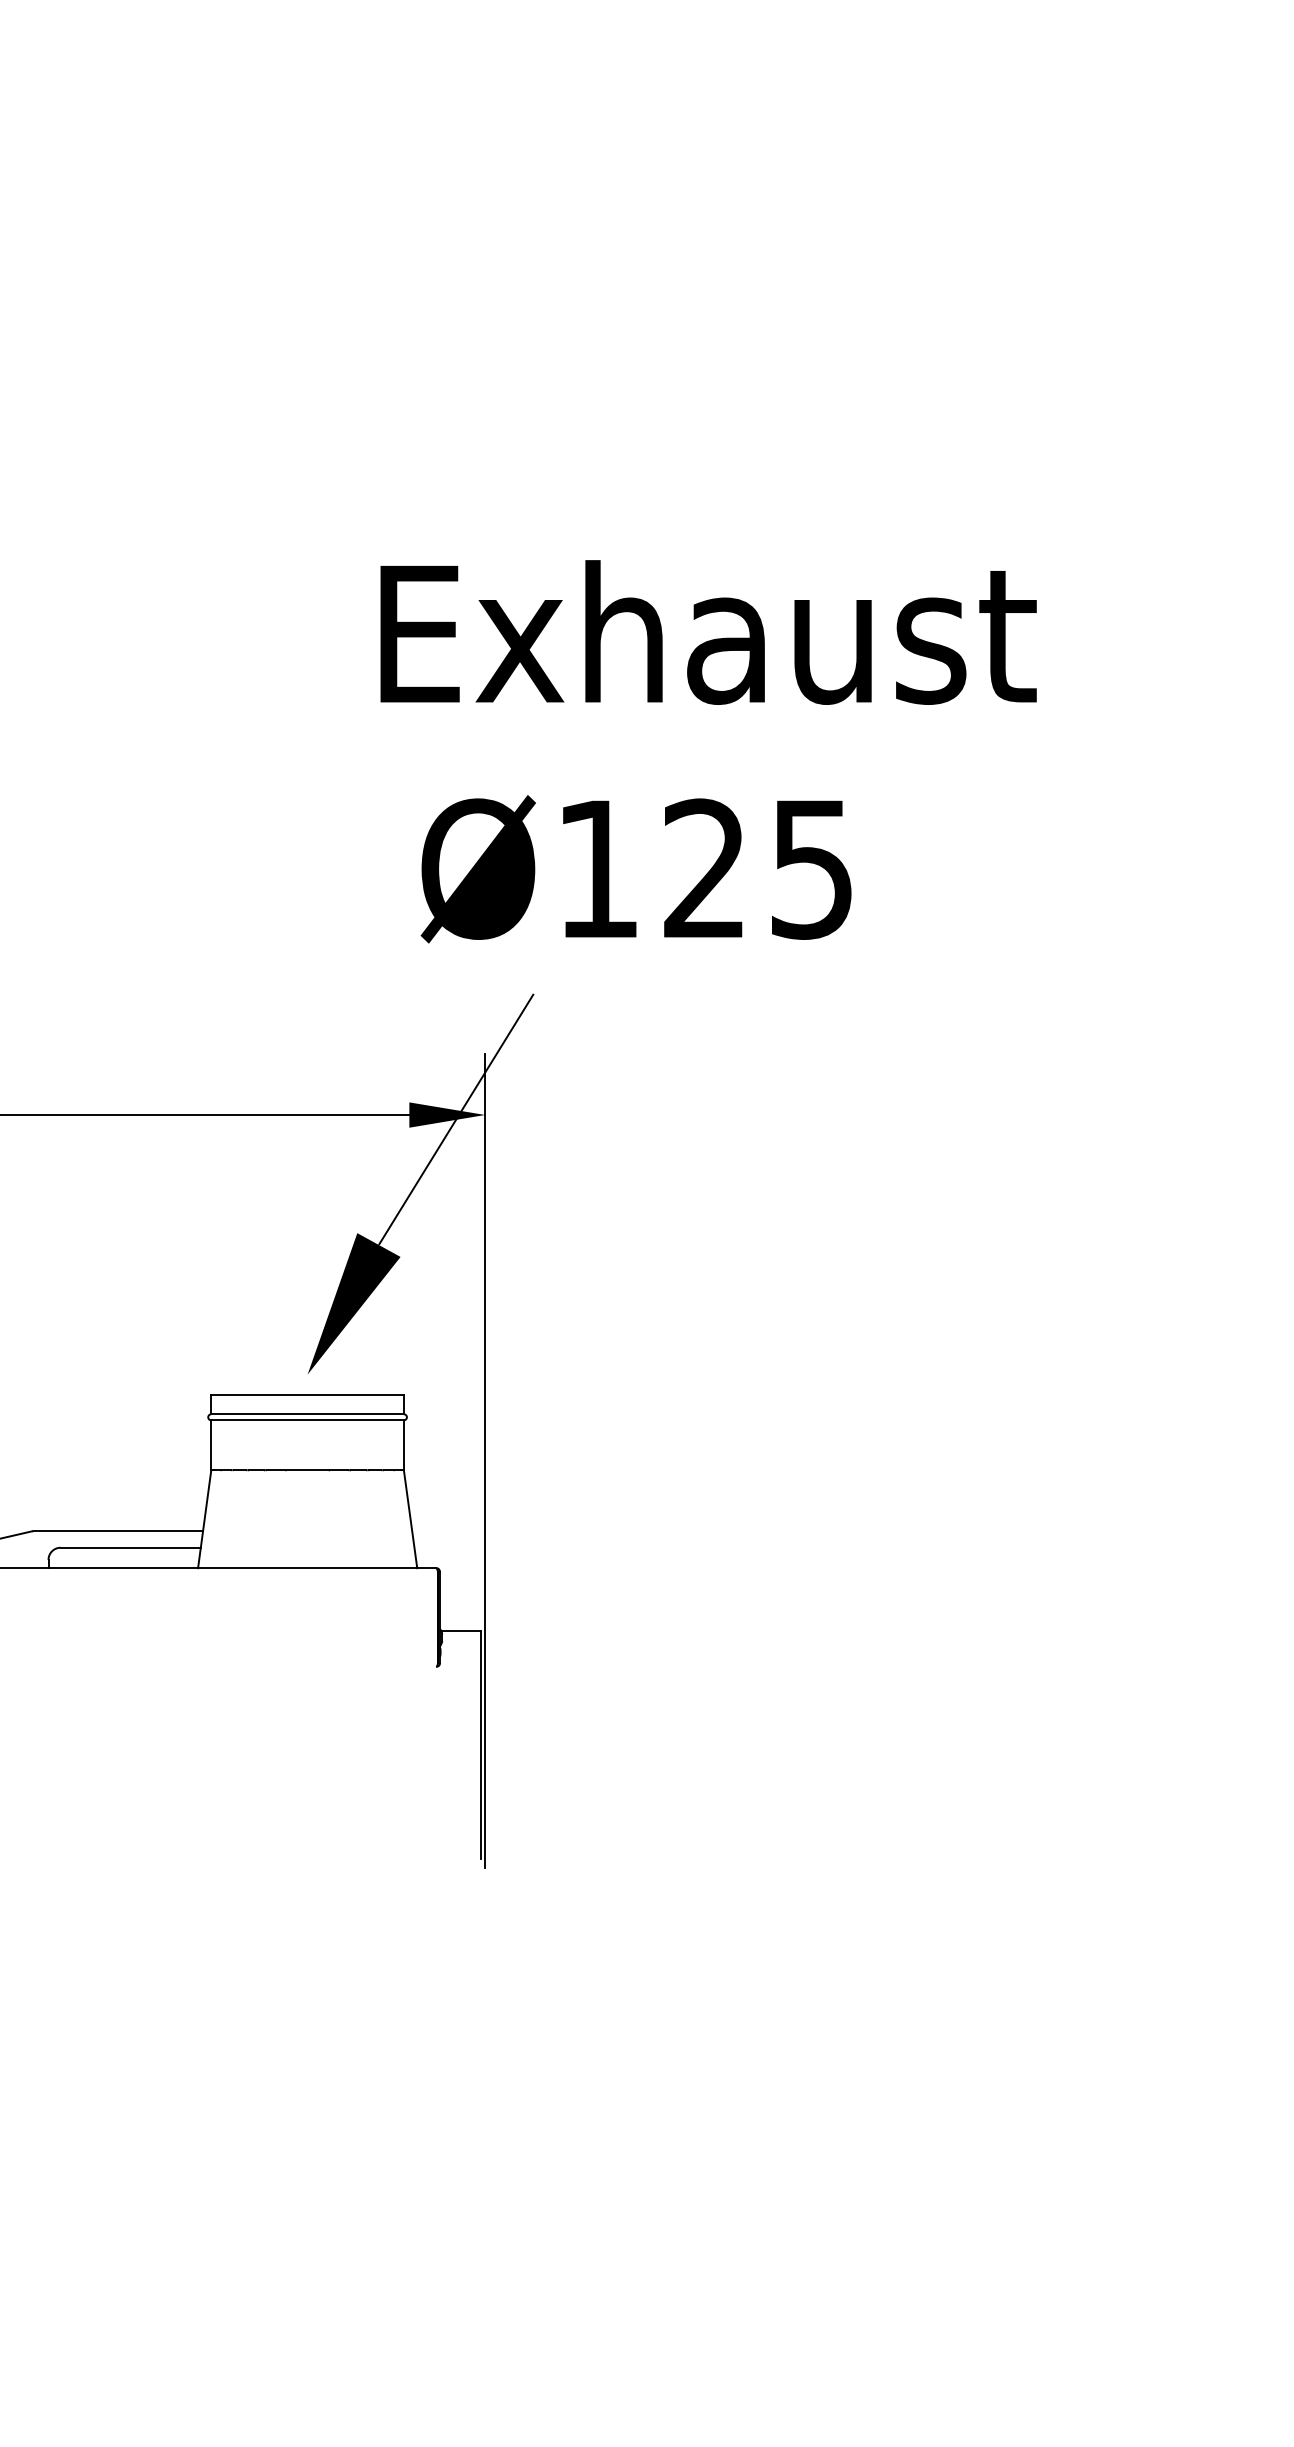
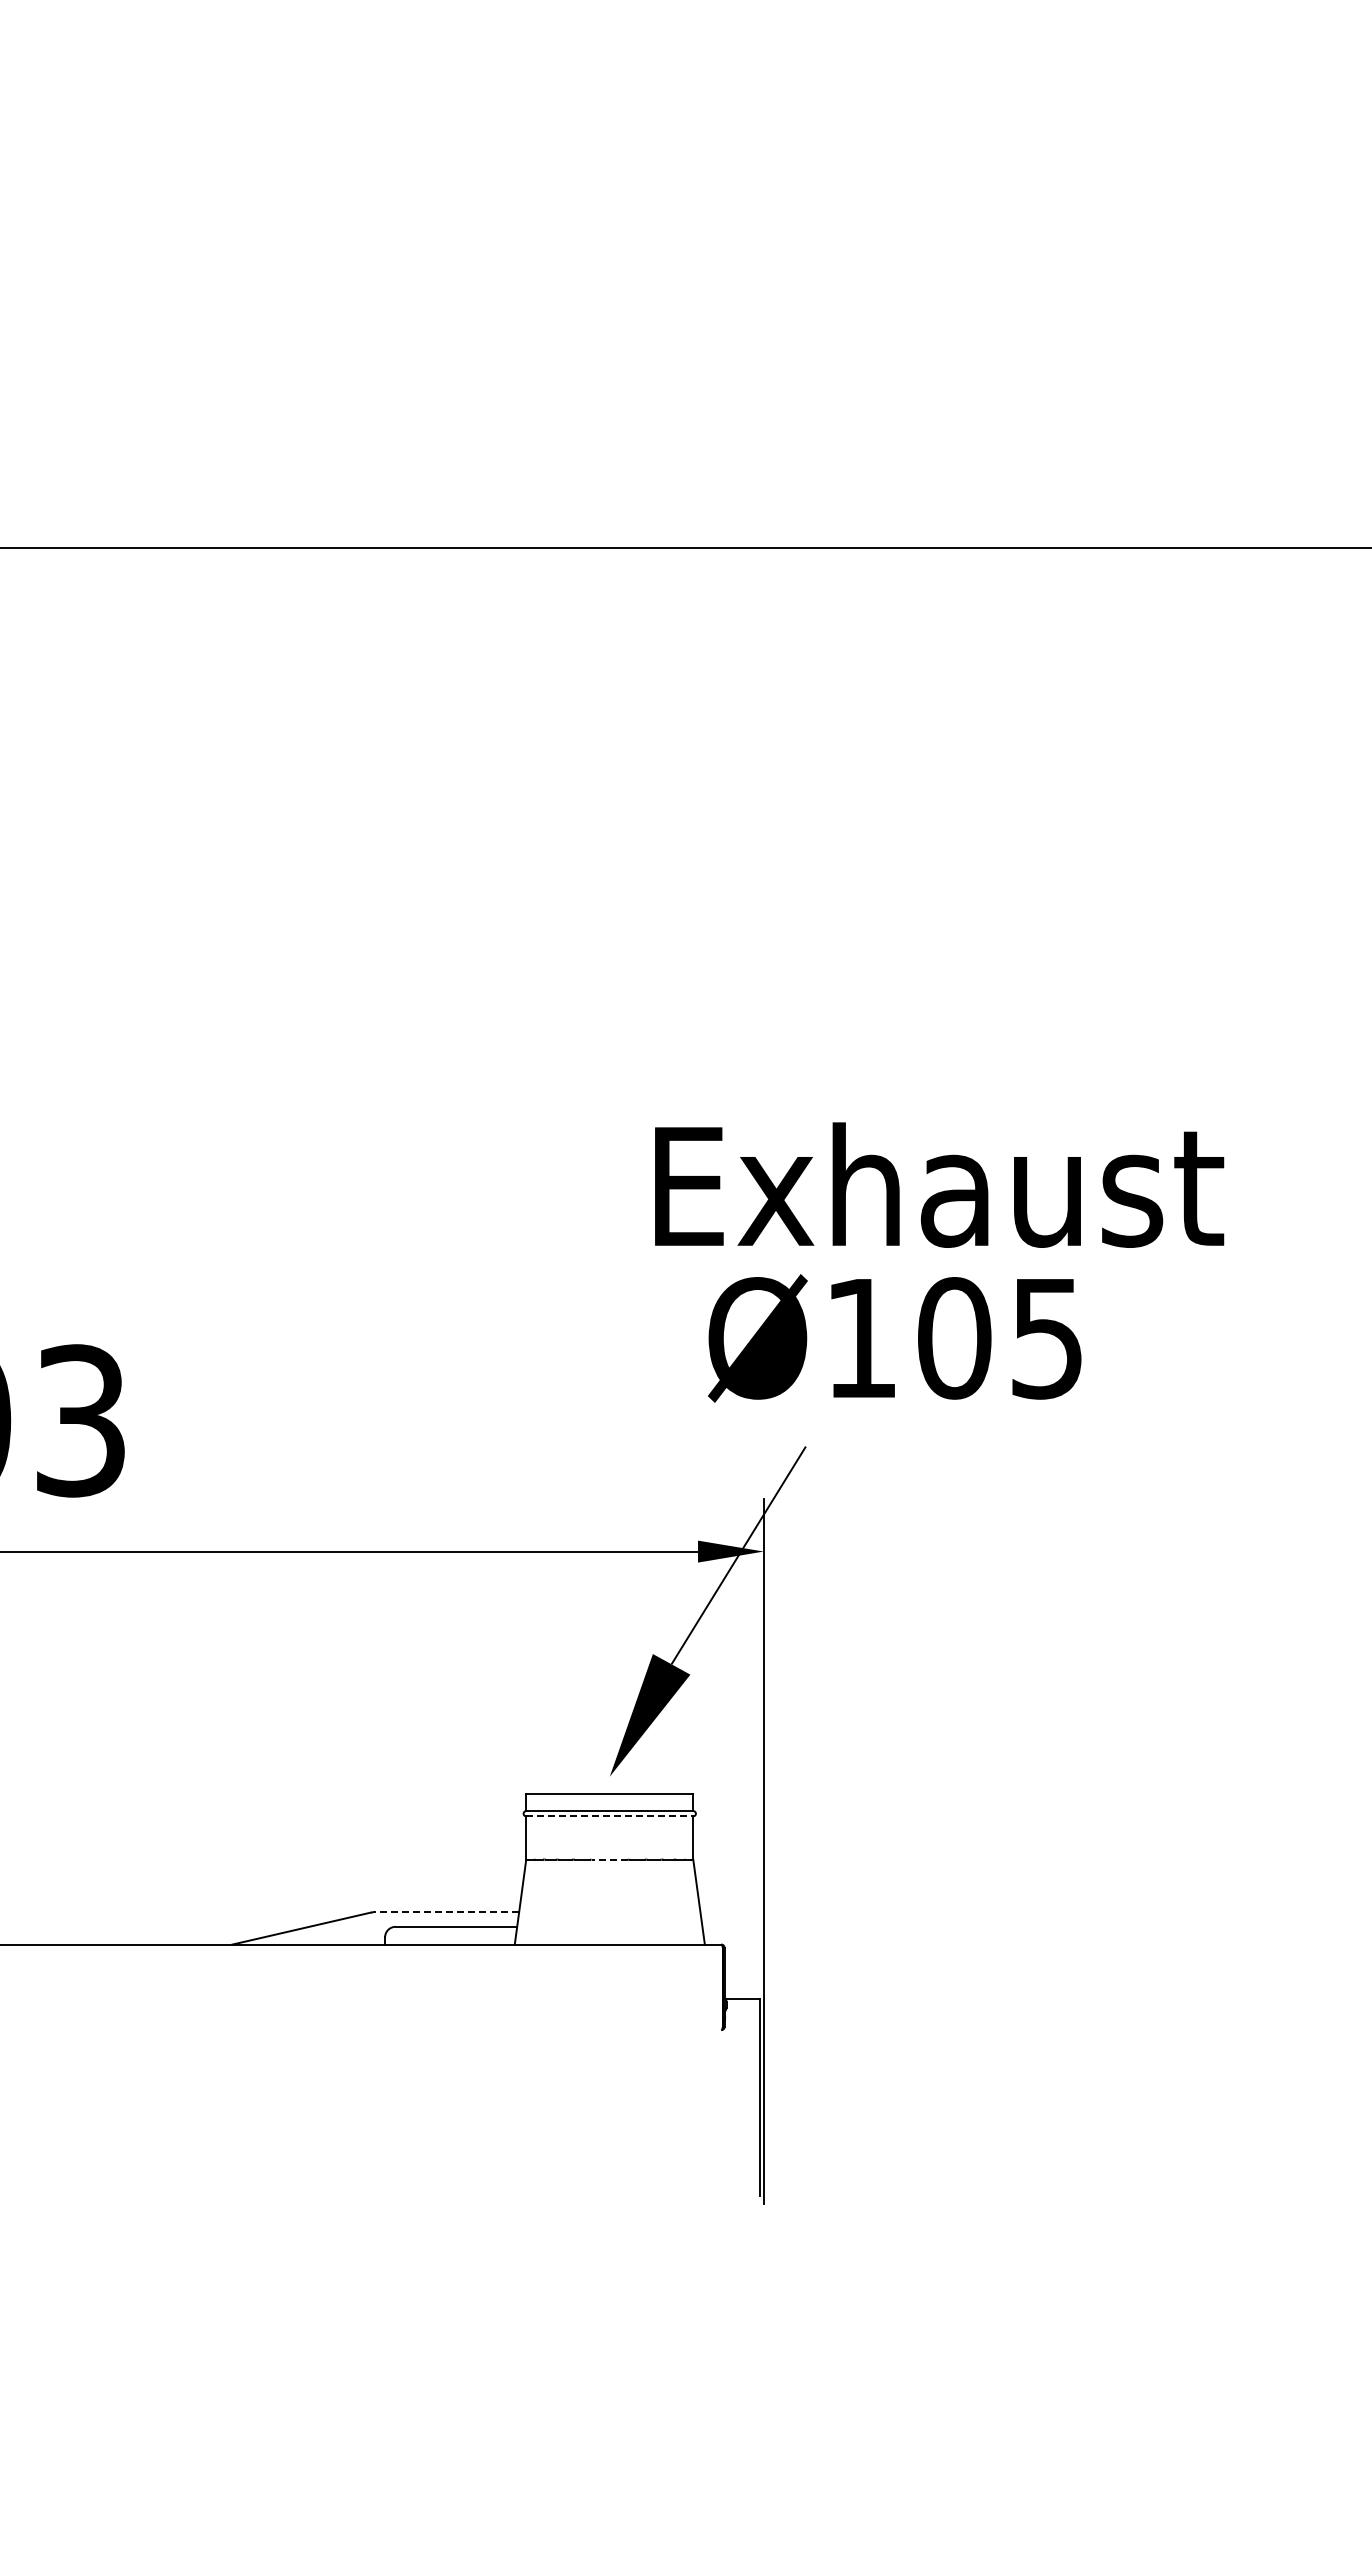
text: (708, 631) -> (939, 1184), moved
text: (705, 869) -> (954, 1338), Ø125 -> Ø105
line: (307, 1420) -> (609, 1816), solid -> dashed
line: (307, 1470) -> (609, 1859), solid -> dashed
line: (118, 1531) -> (445, 1912), solid -> dashed

